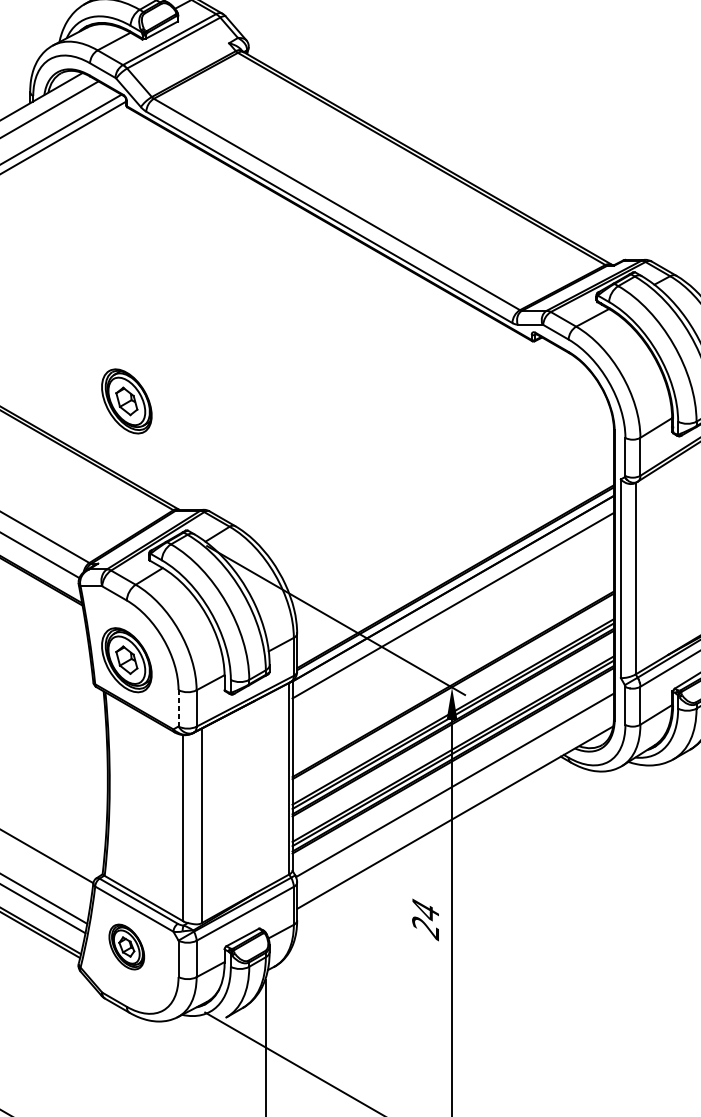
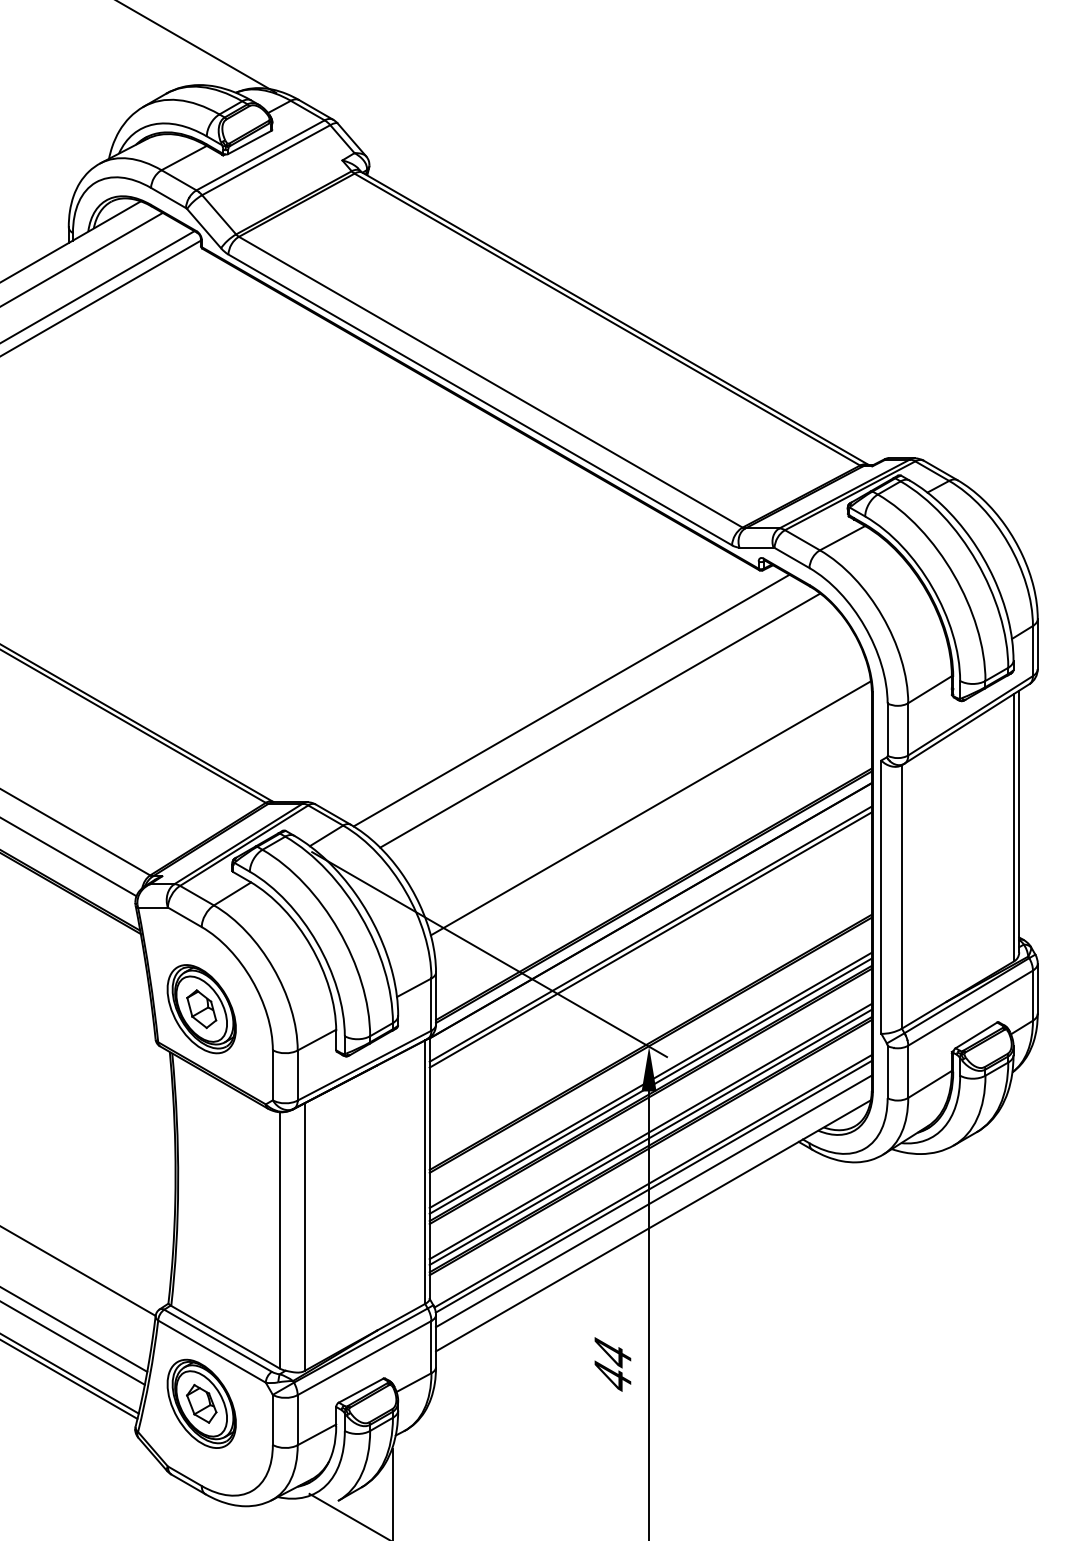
part: (126, 401) -> (201, 653), removed
line: (395, 435) -> (571, 700), added
line: (416, 450) -> (600, 720), added
line: (453, 514) -> (650, 808), added
line: (453, 609) -> (650, 939), added
line: (178, 708) -> (272, 1075), dashed -> solid
line: (455, 789) -> (653, 1186), added
line: (455, 800) -> (653, 1201), added
text: (425, 927) -> (612, 1377), 24 -> 44
part: (126, 946) -> (201, 1403), size x1.43

